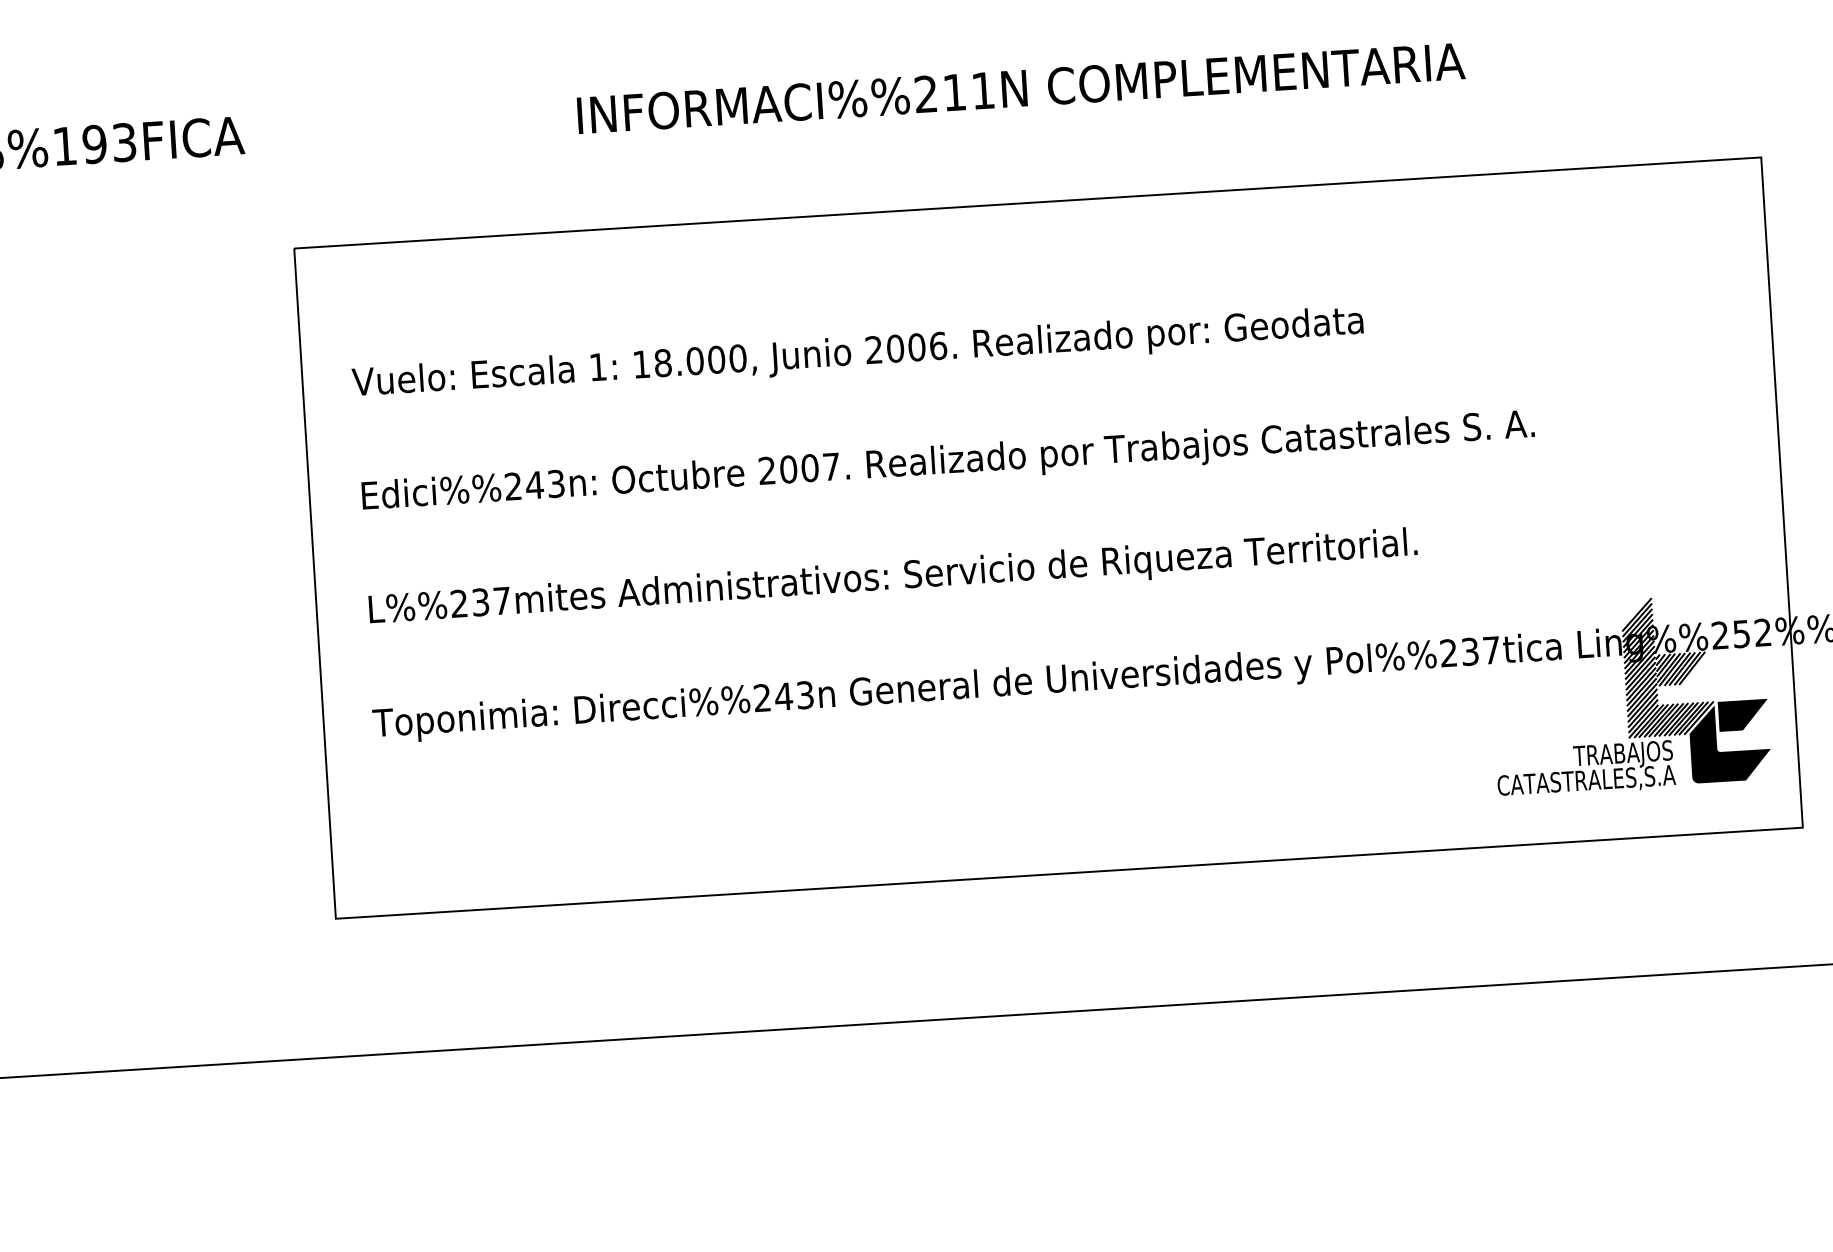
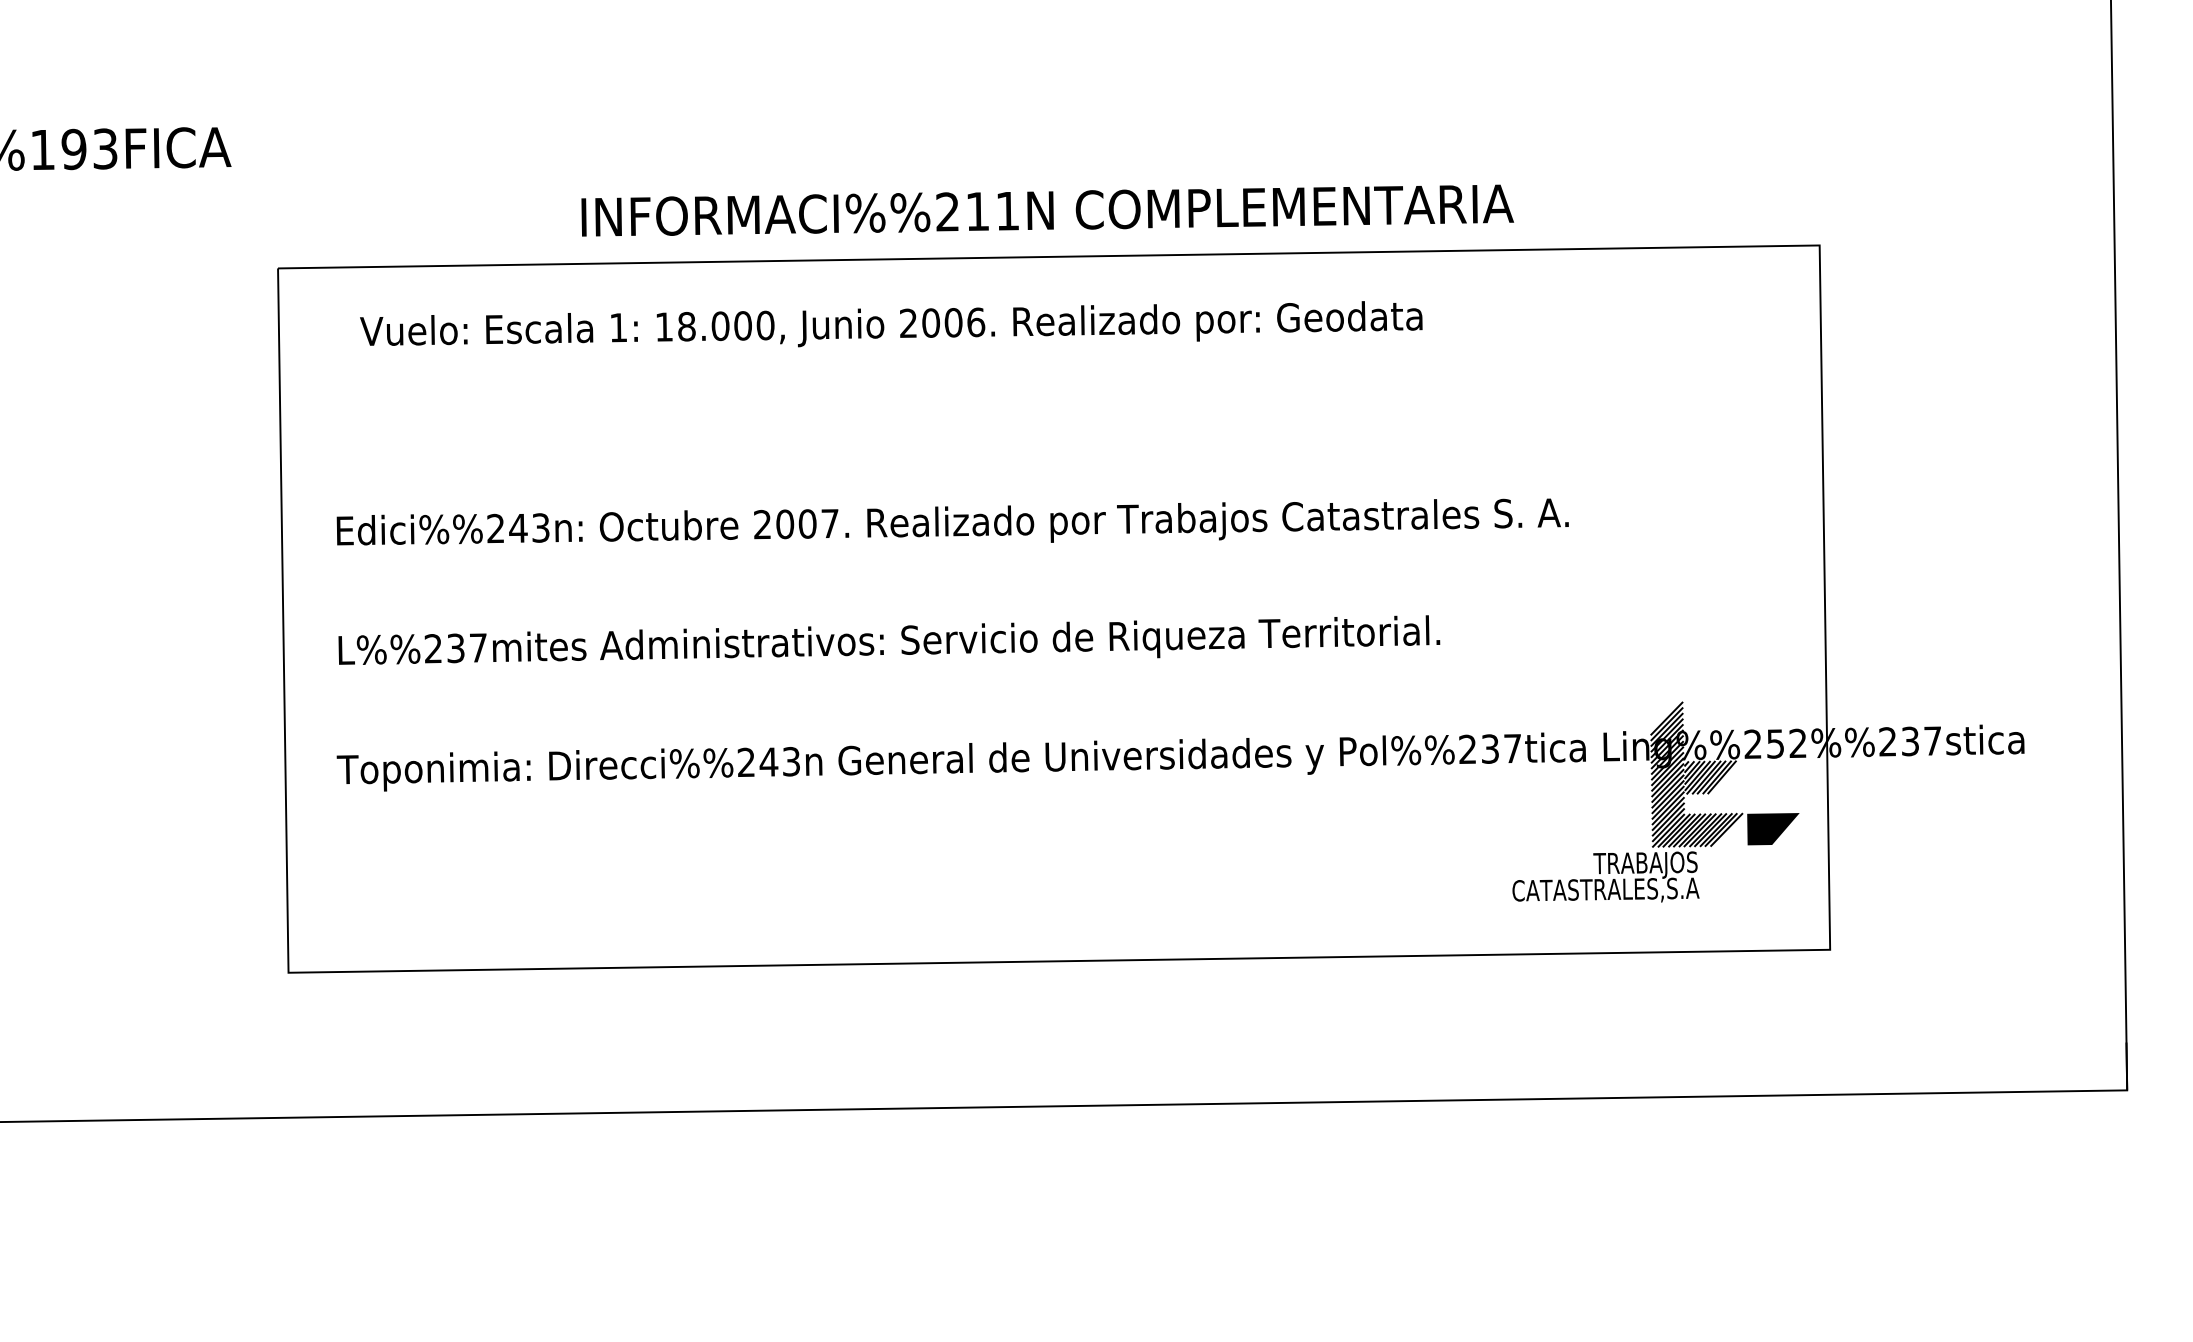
text: (1021, 88) -> (1047, 210), moved
text: (857, 351) -> (891, 324), moved
fill: (1730, 743) -> (1758, 857), removed

